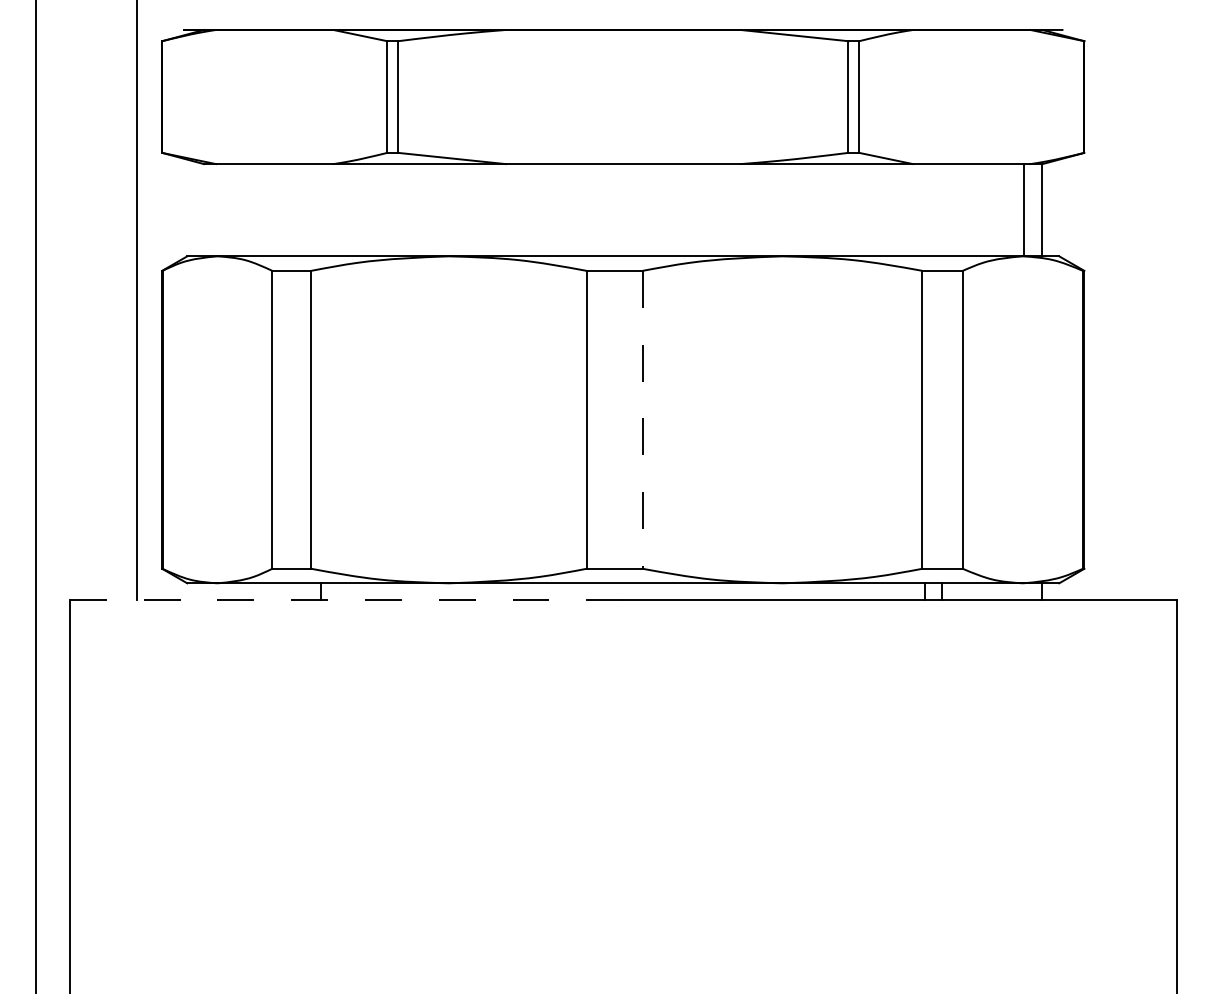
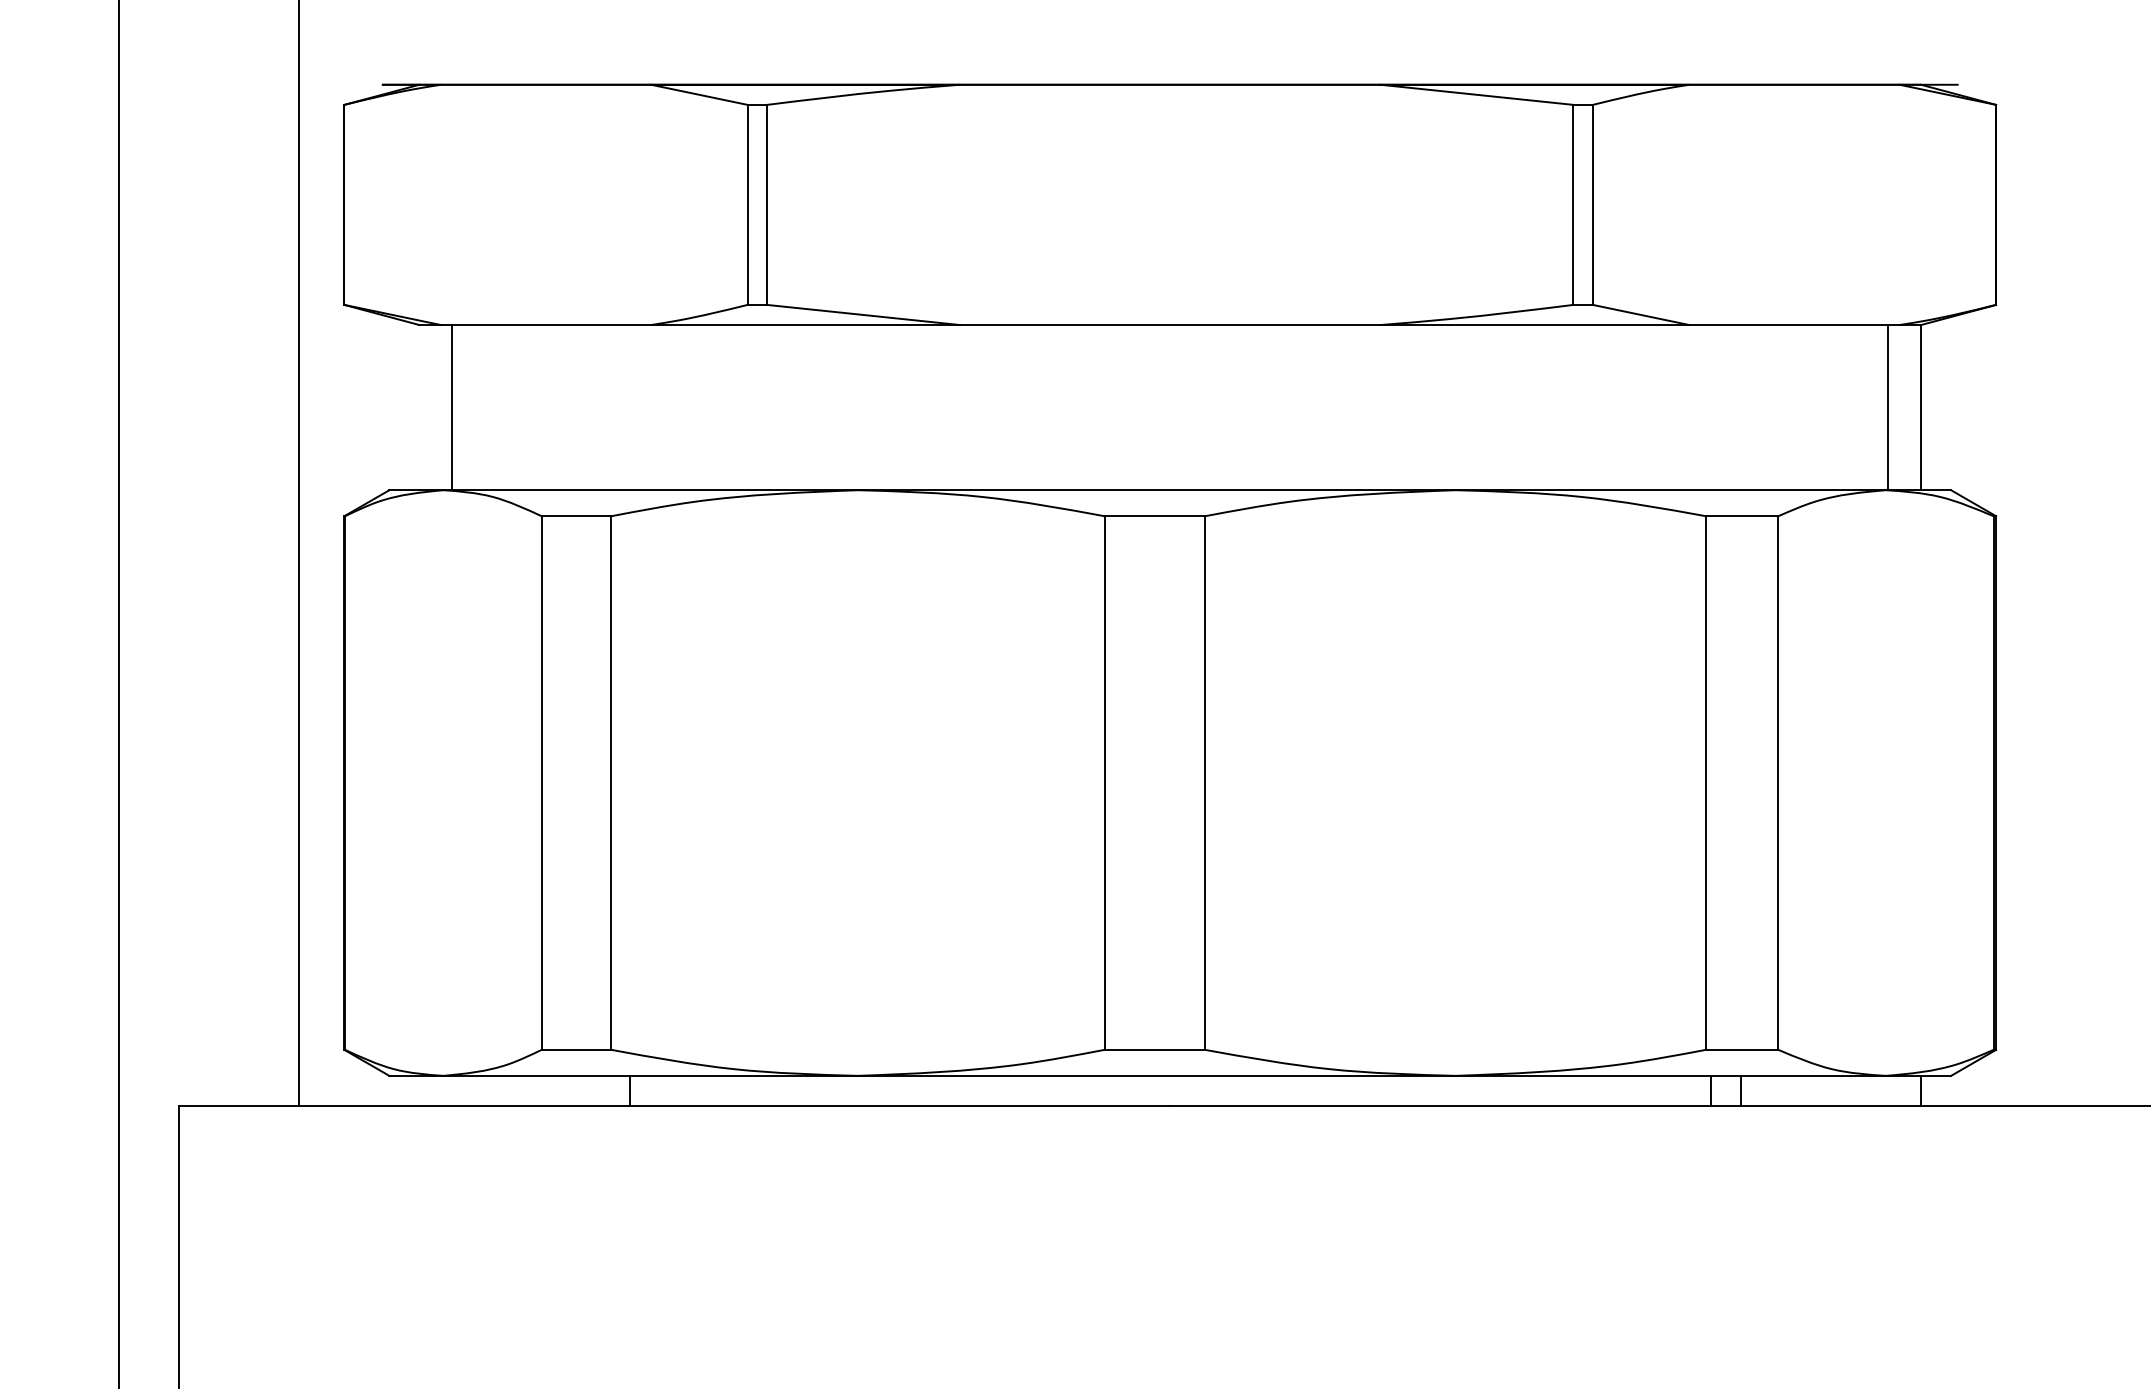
line: (222, 210) -> (452, 408), added
line: (642, 419) -> (1204, 782), dashed -> solid
line: (346, 600) -> (674, 1106), dashed -> solid

